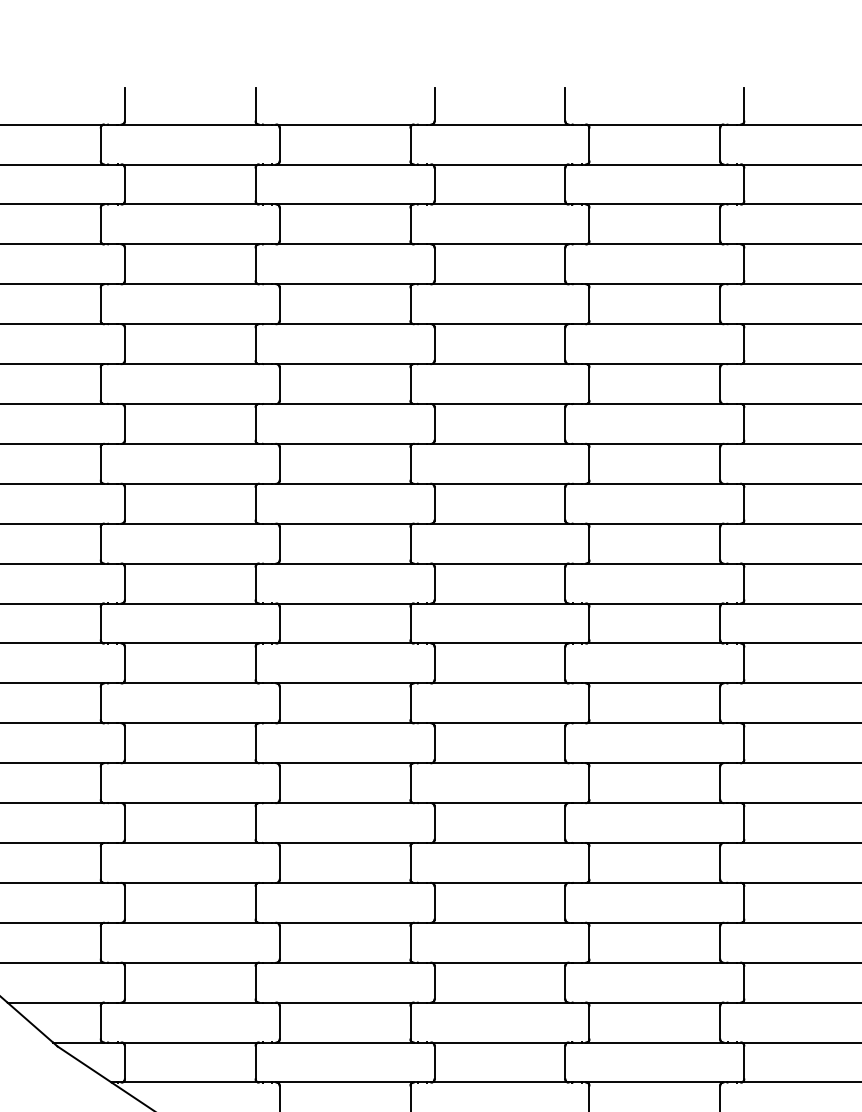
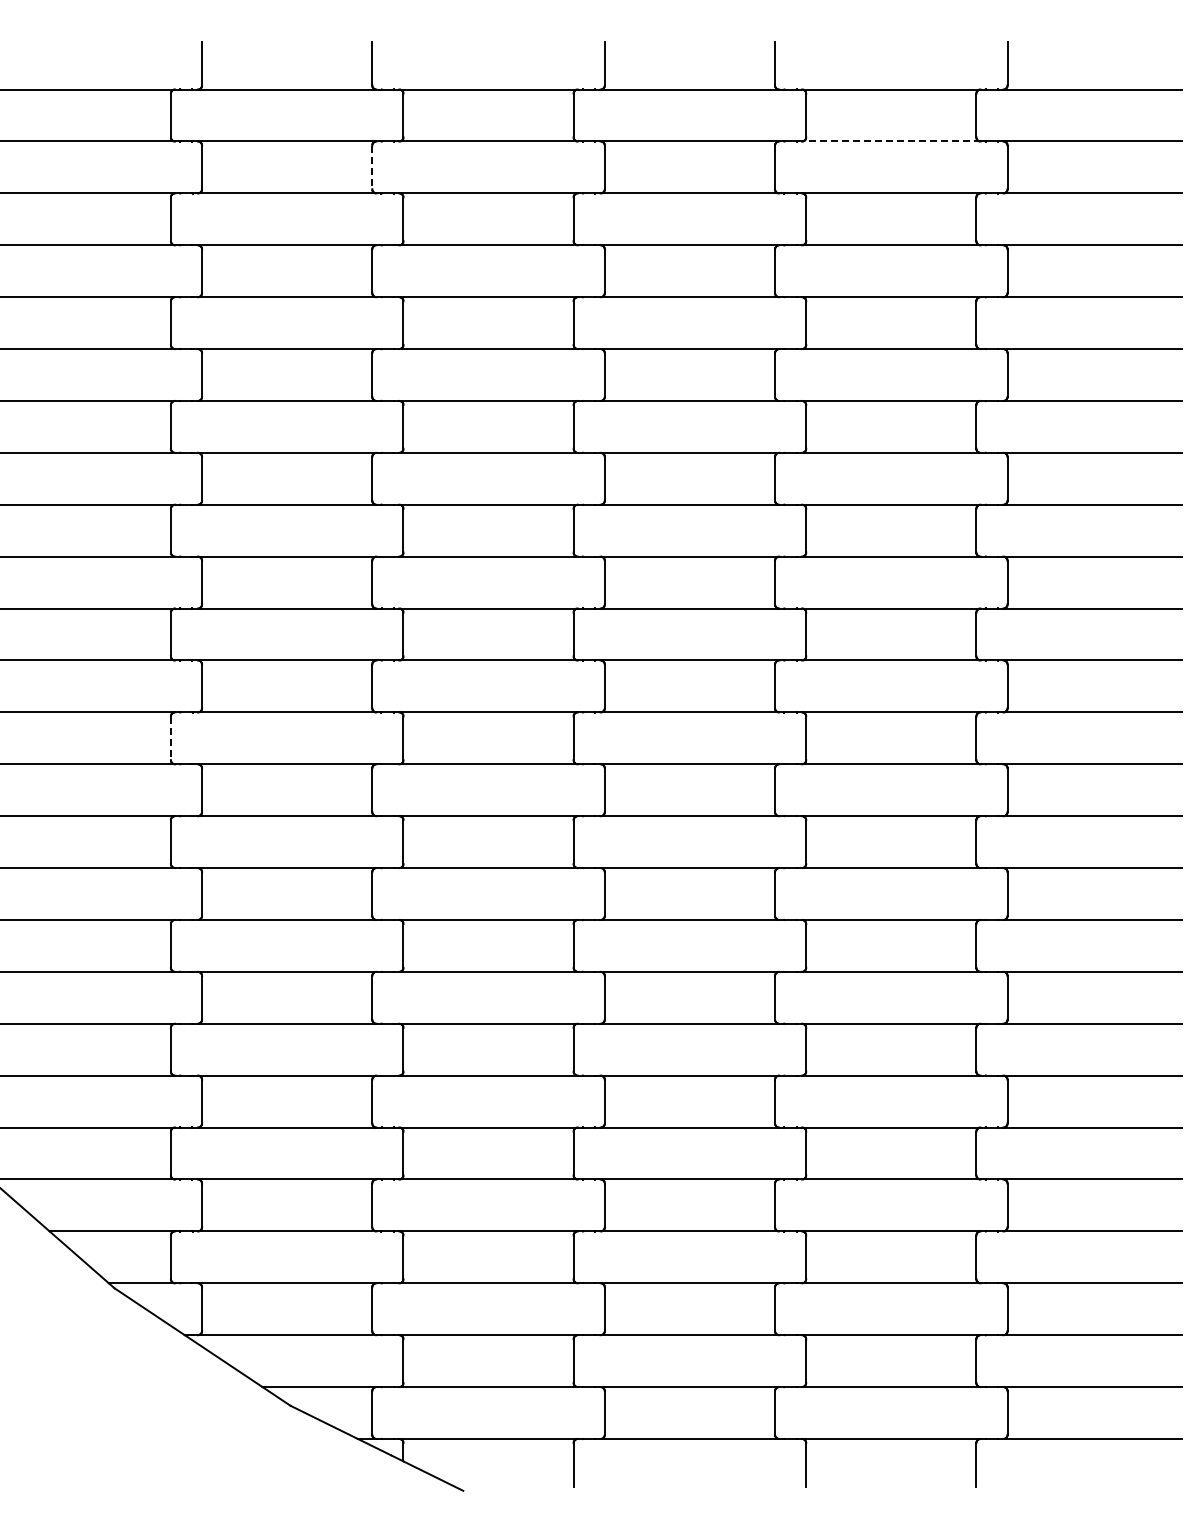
line: (654, 164) -> (890, 141), solid -> dashed
line: (255, 184) -> (372, 167), solid -> dashed
line: (100, 623) -> (170, 738), solid -> dashed

